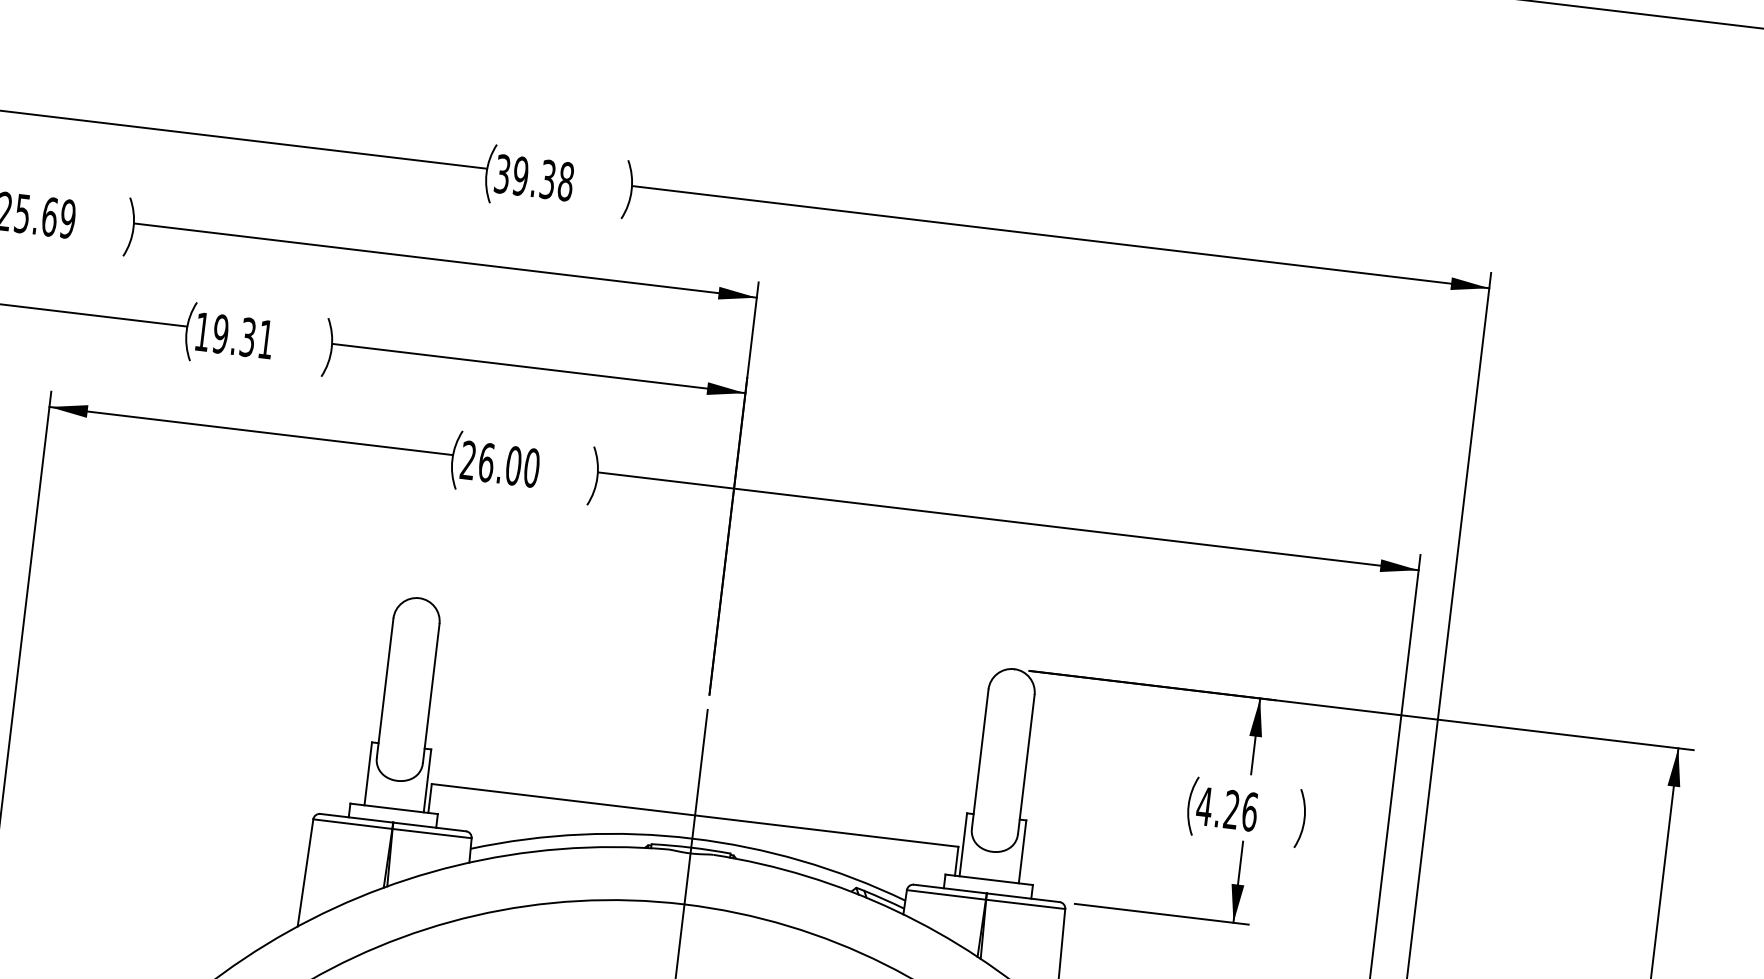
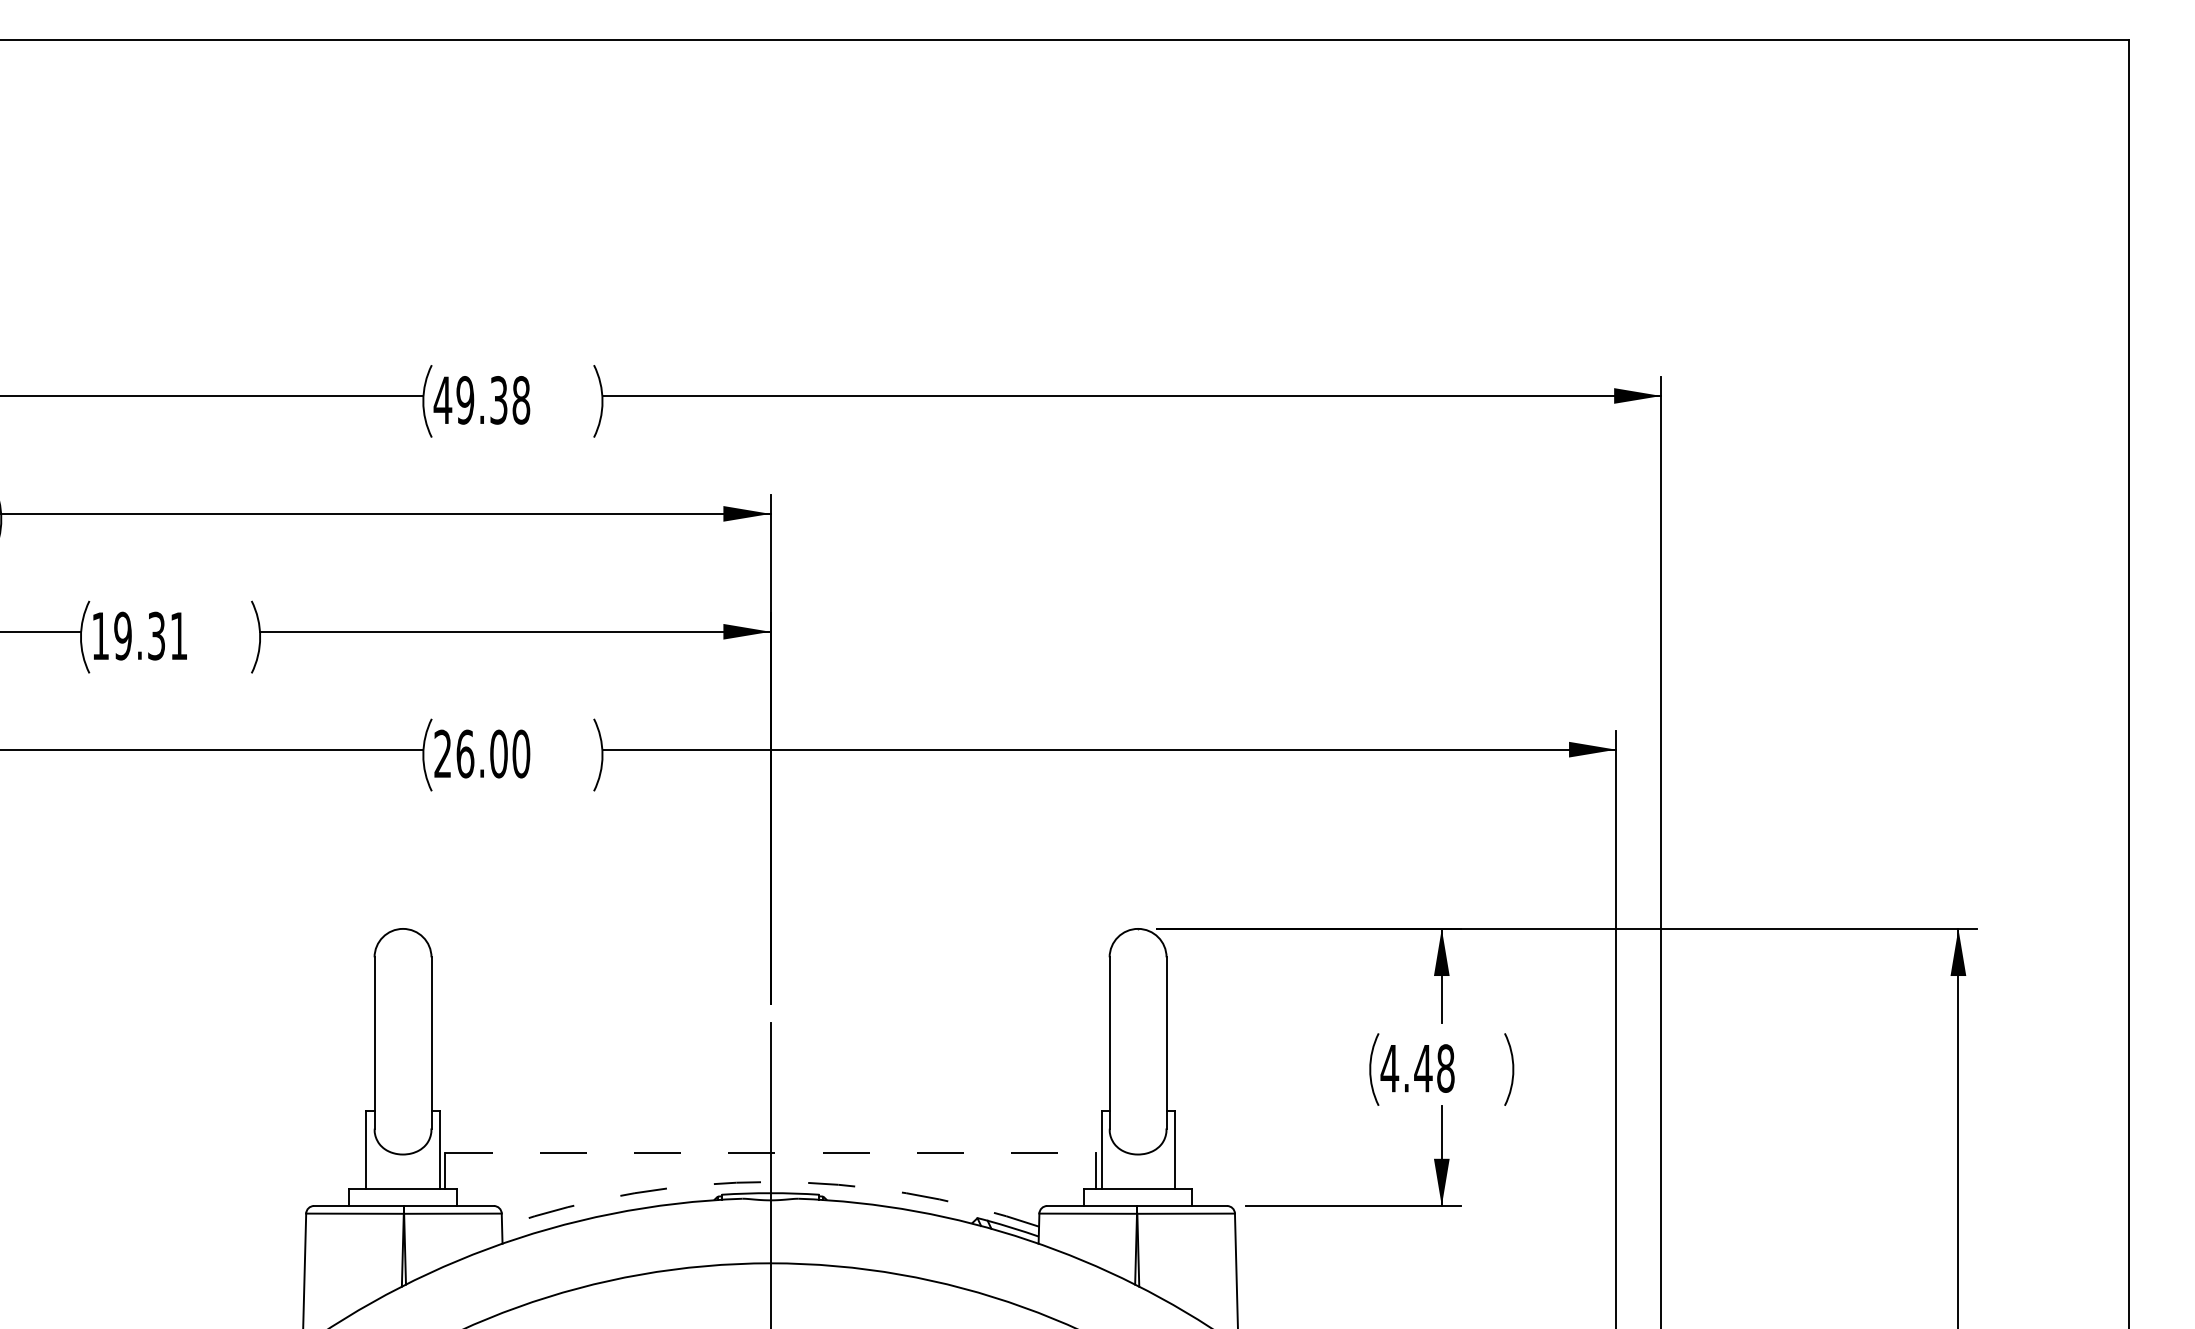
text: (502, 174) -> (442, 400), 39.38 -> 49.38
text: (1240, 810) -> (1434, 1068), 4.26 -> 4.48
line: (695, 815) -> (771, 1153), solid -> dashed
arc: (692, 838) -> (770, 1182), solid -> dashed

